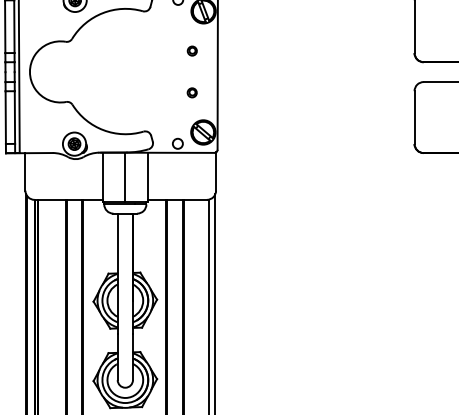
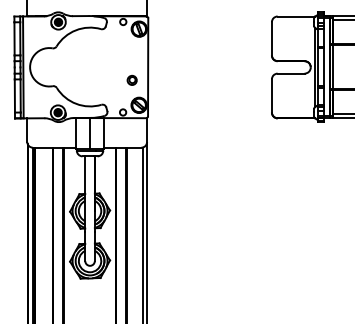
part: (191, 50) -> (131, 53), removed
part: (191, 92) -> (131, 80), size x1.6

